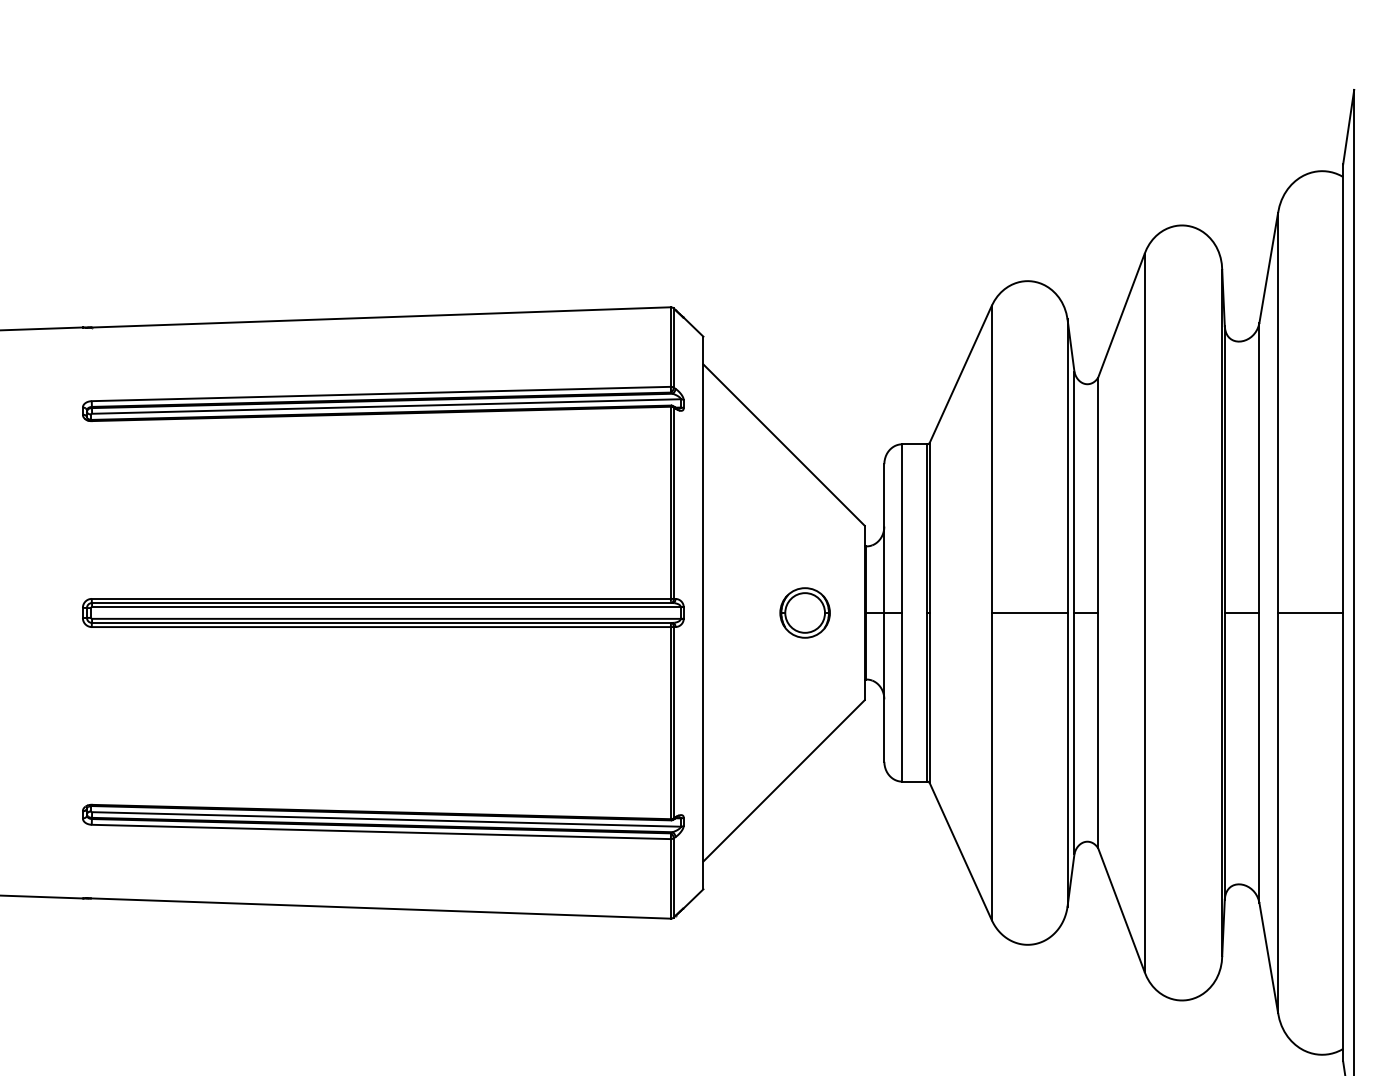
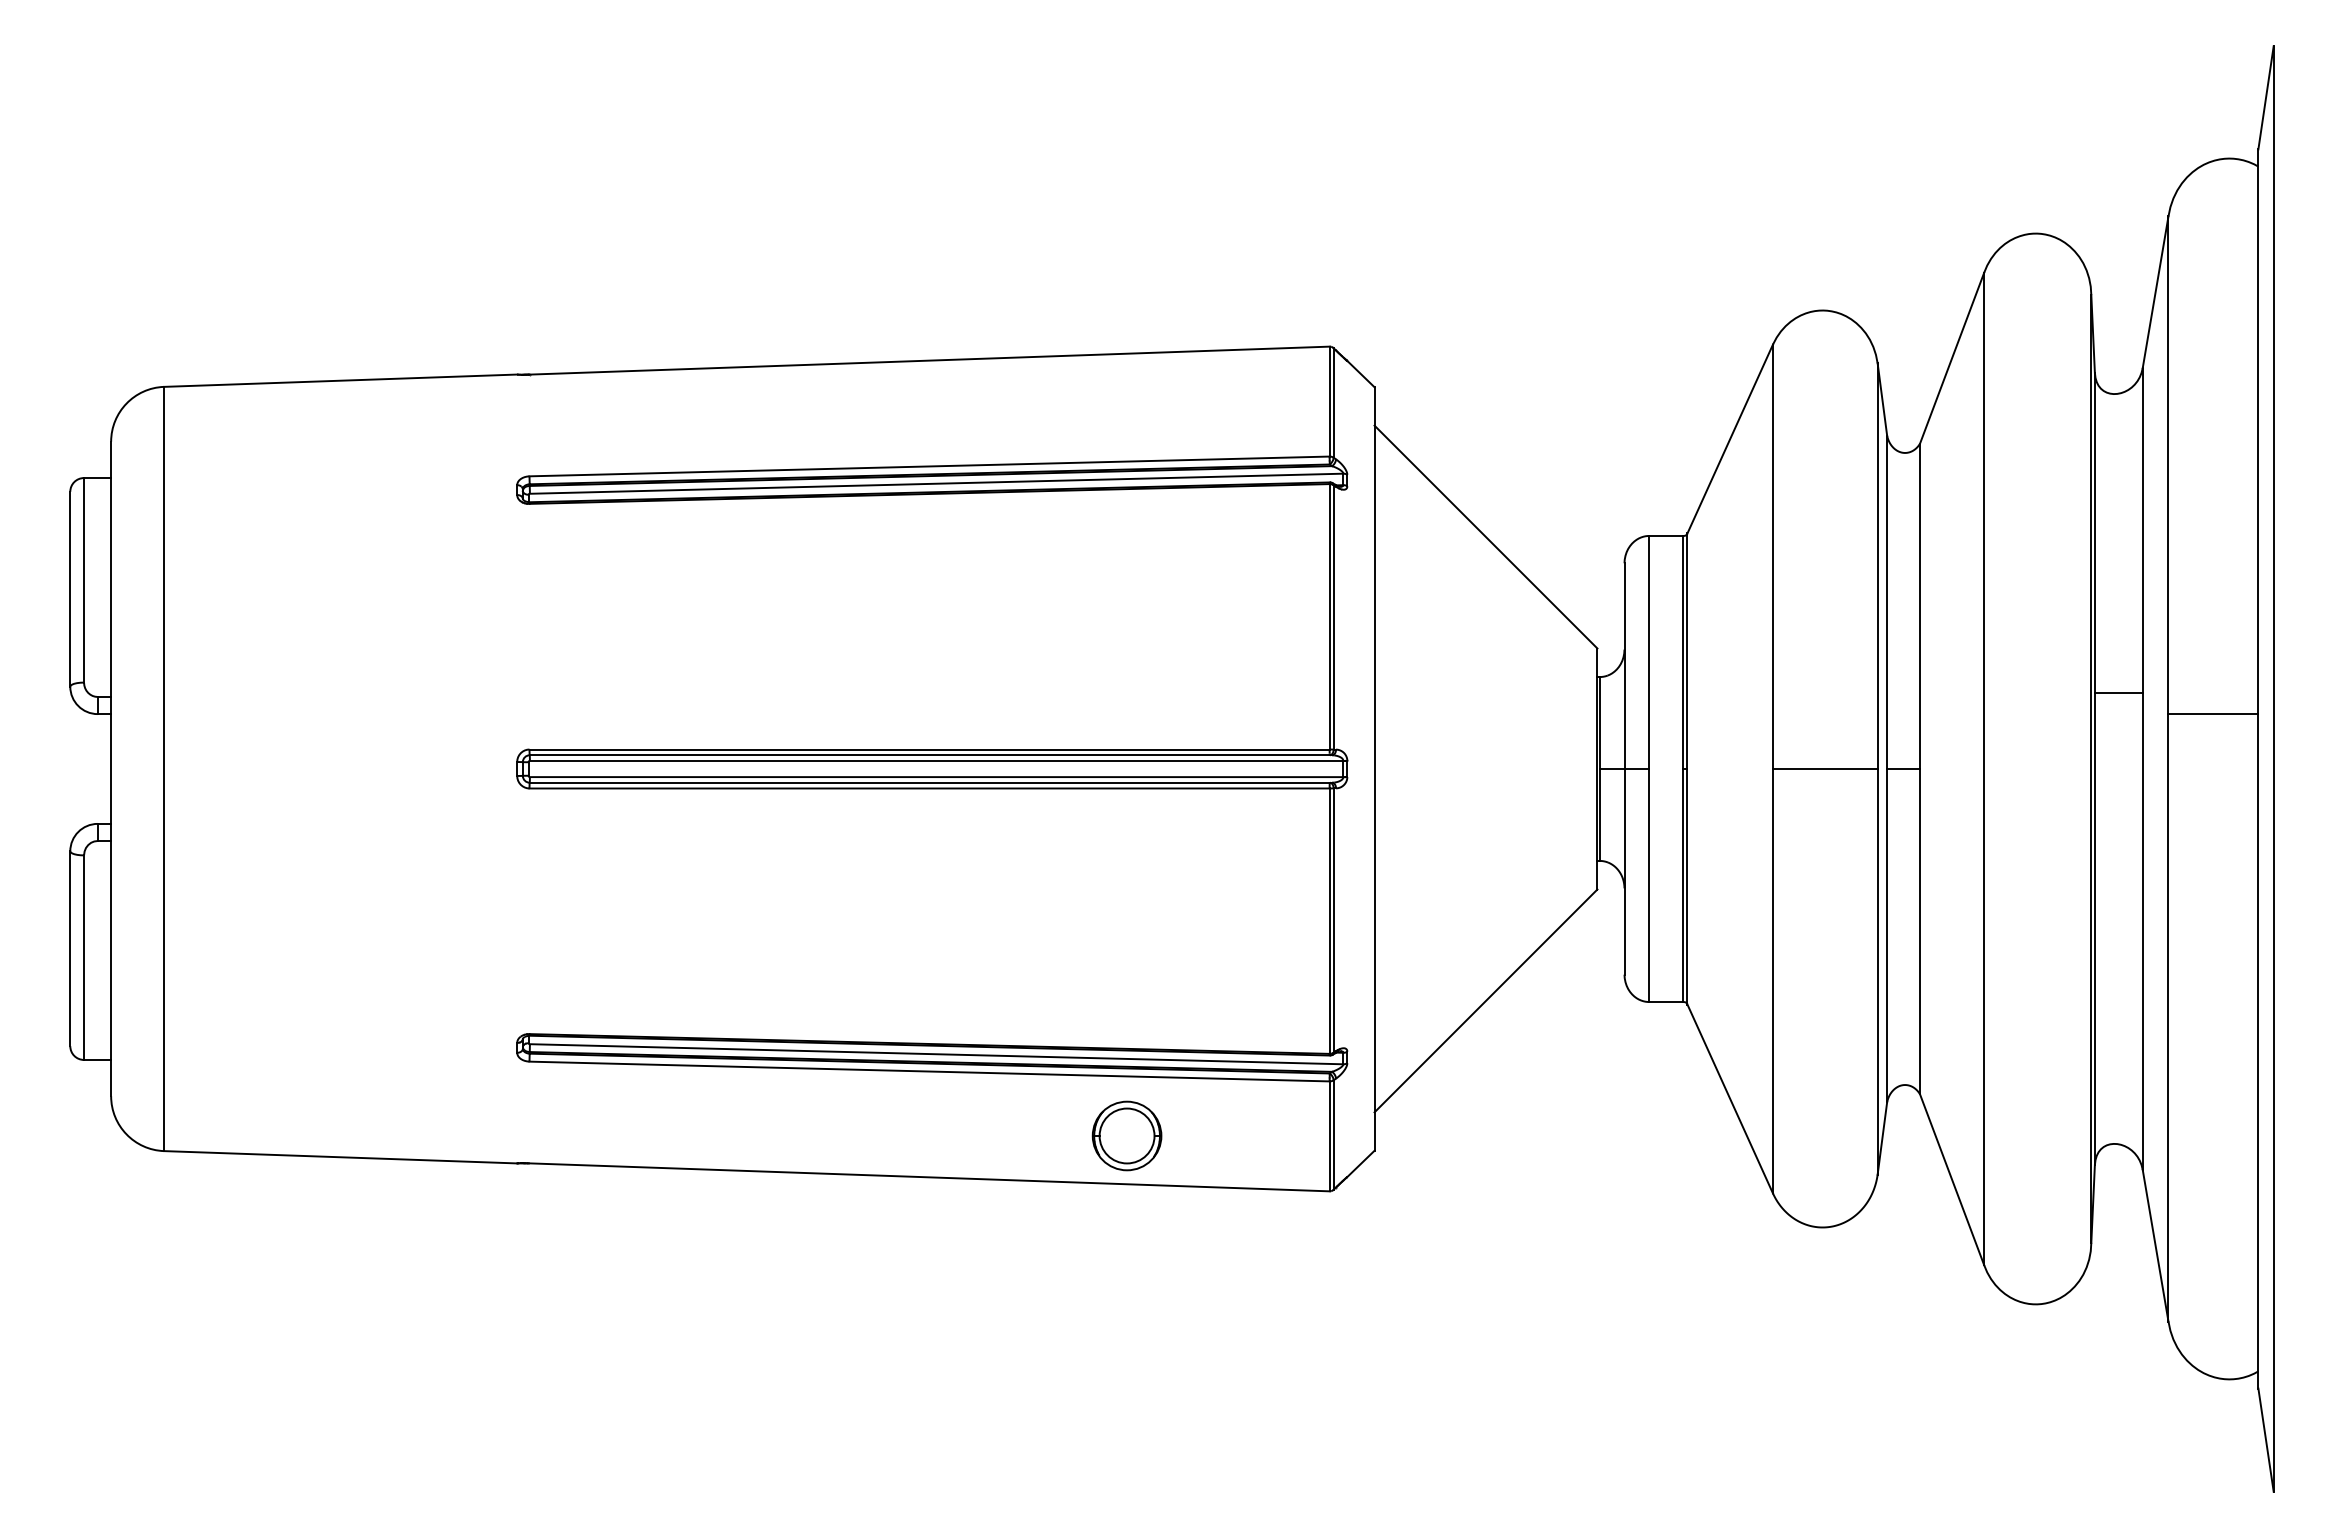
part: (804, 612) -> (1126, 1135), moved
line: (1241, 613) -> (2118, 693), moved
line: (1310, 613) -> (2213, 714), moved

